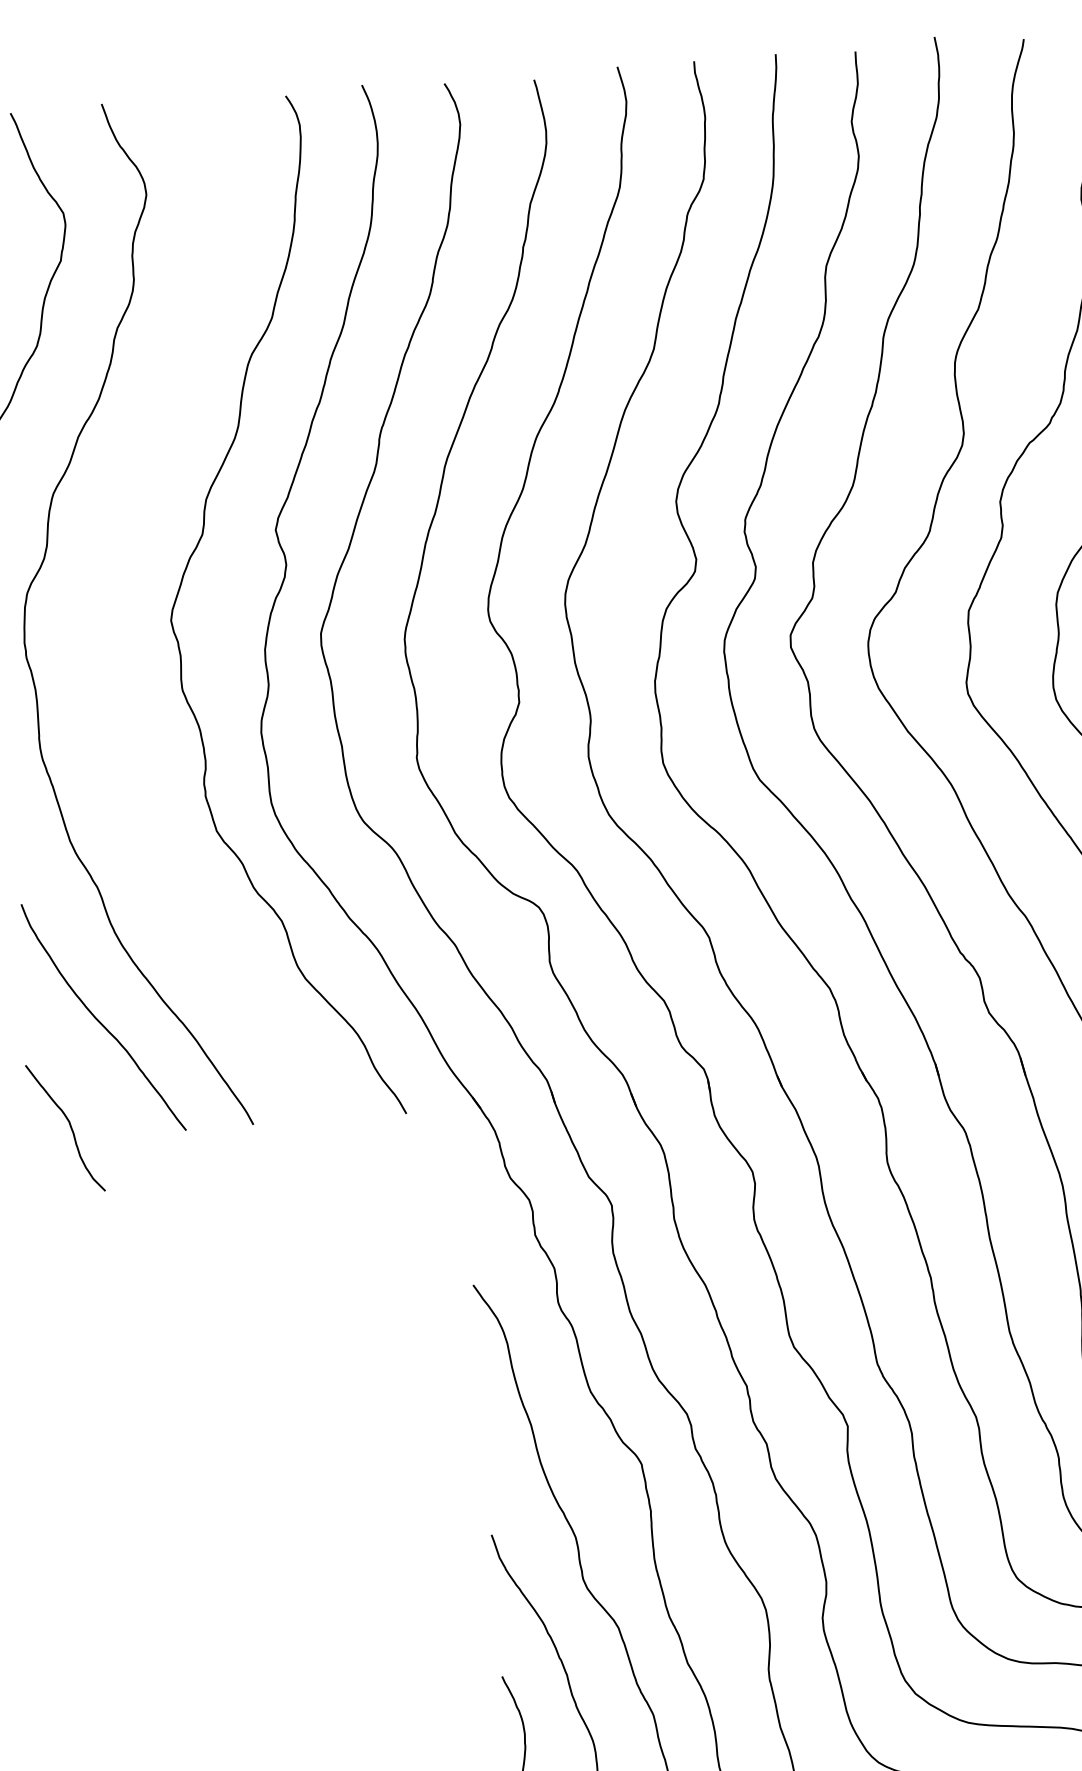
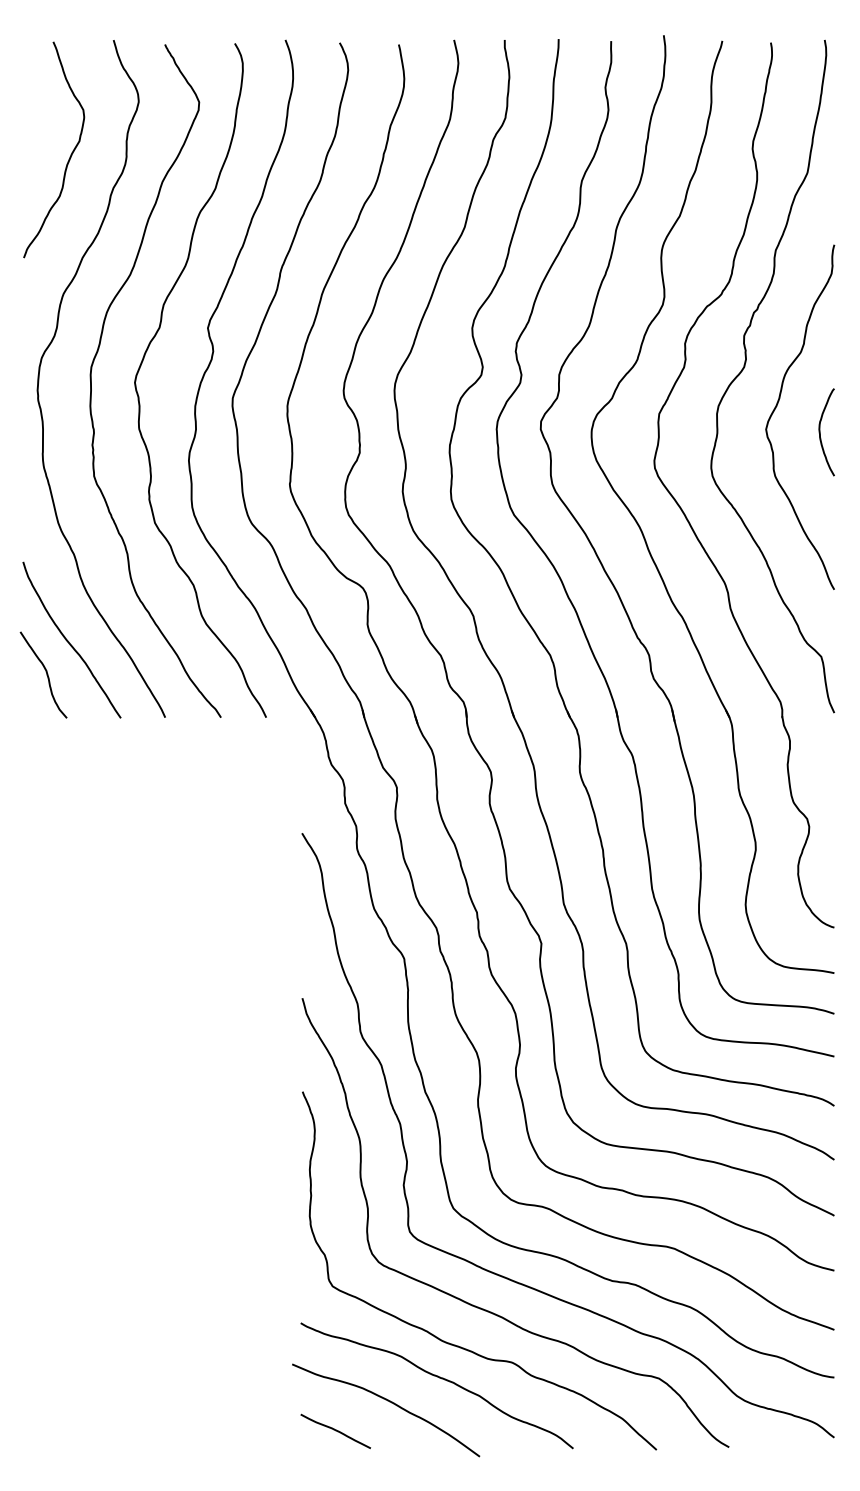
curve: (111, 582) -> (97, 354), added
curve: (67, 1124) -> (45, 672), moved

